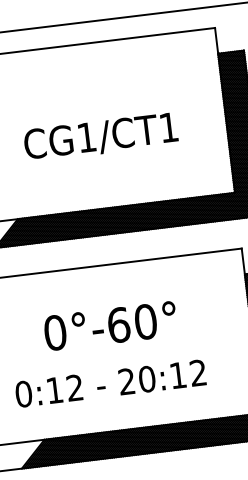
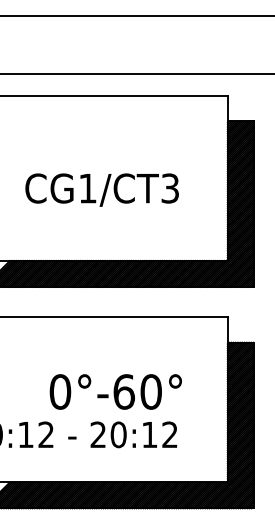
text: (168, 127) -> (169, 188), CG1/CT1 -> CG1/CT3
text: (110, 325) -> (115, 391), moved

